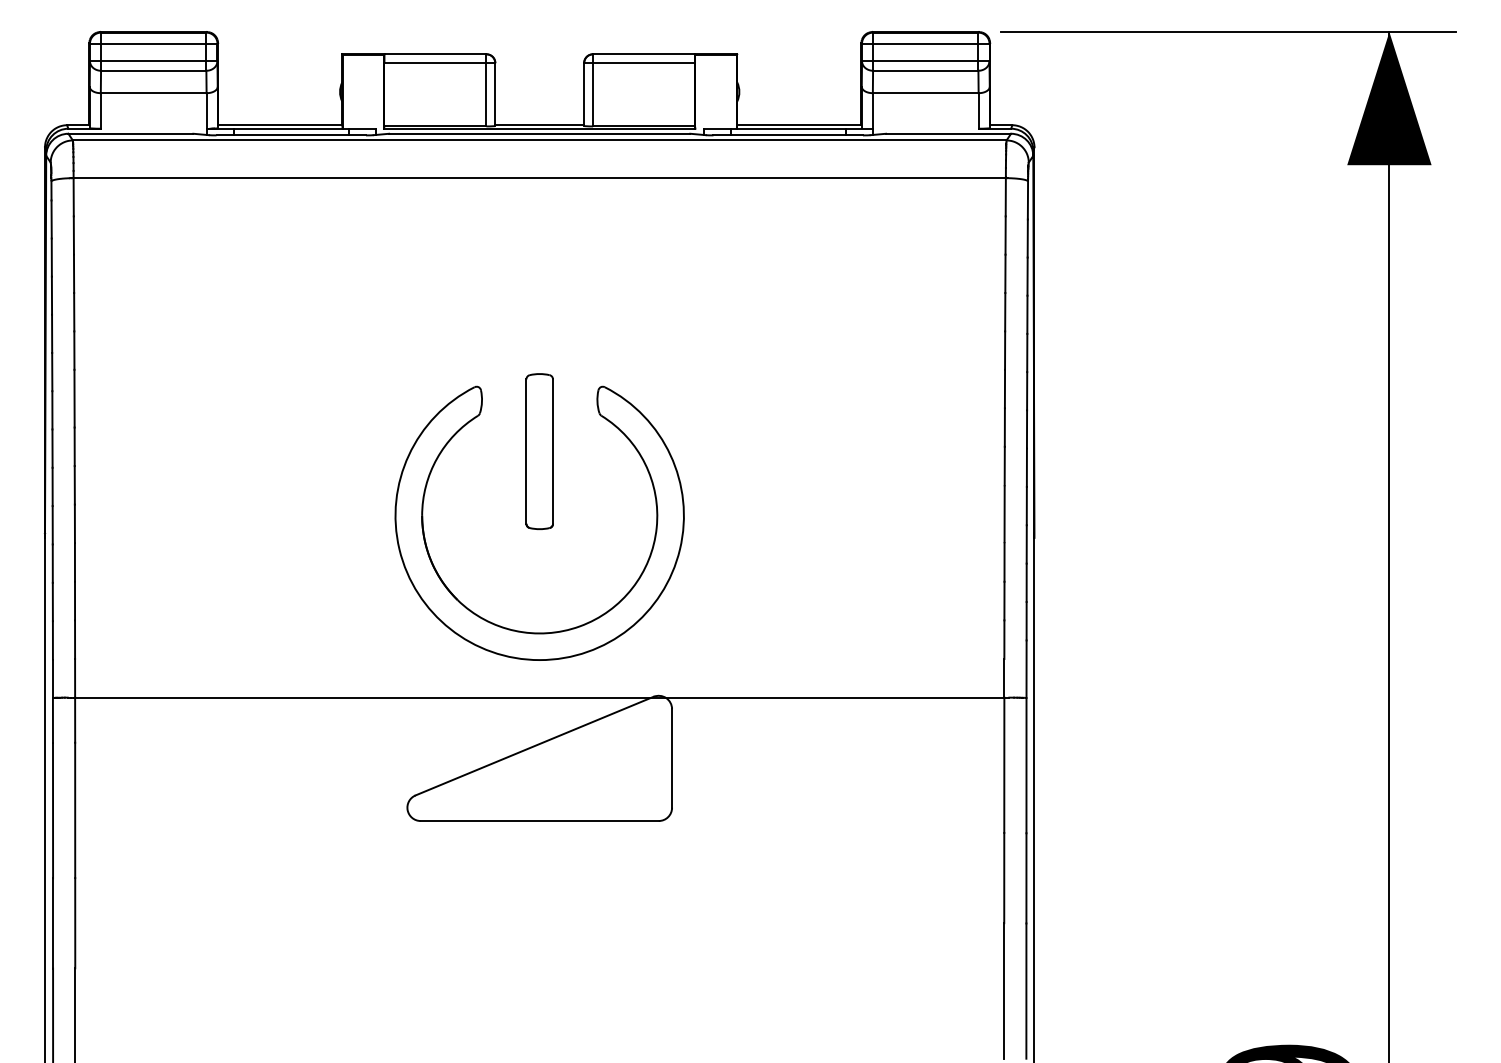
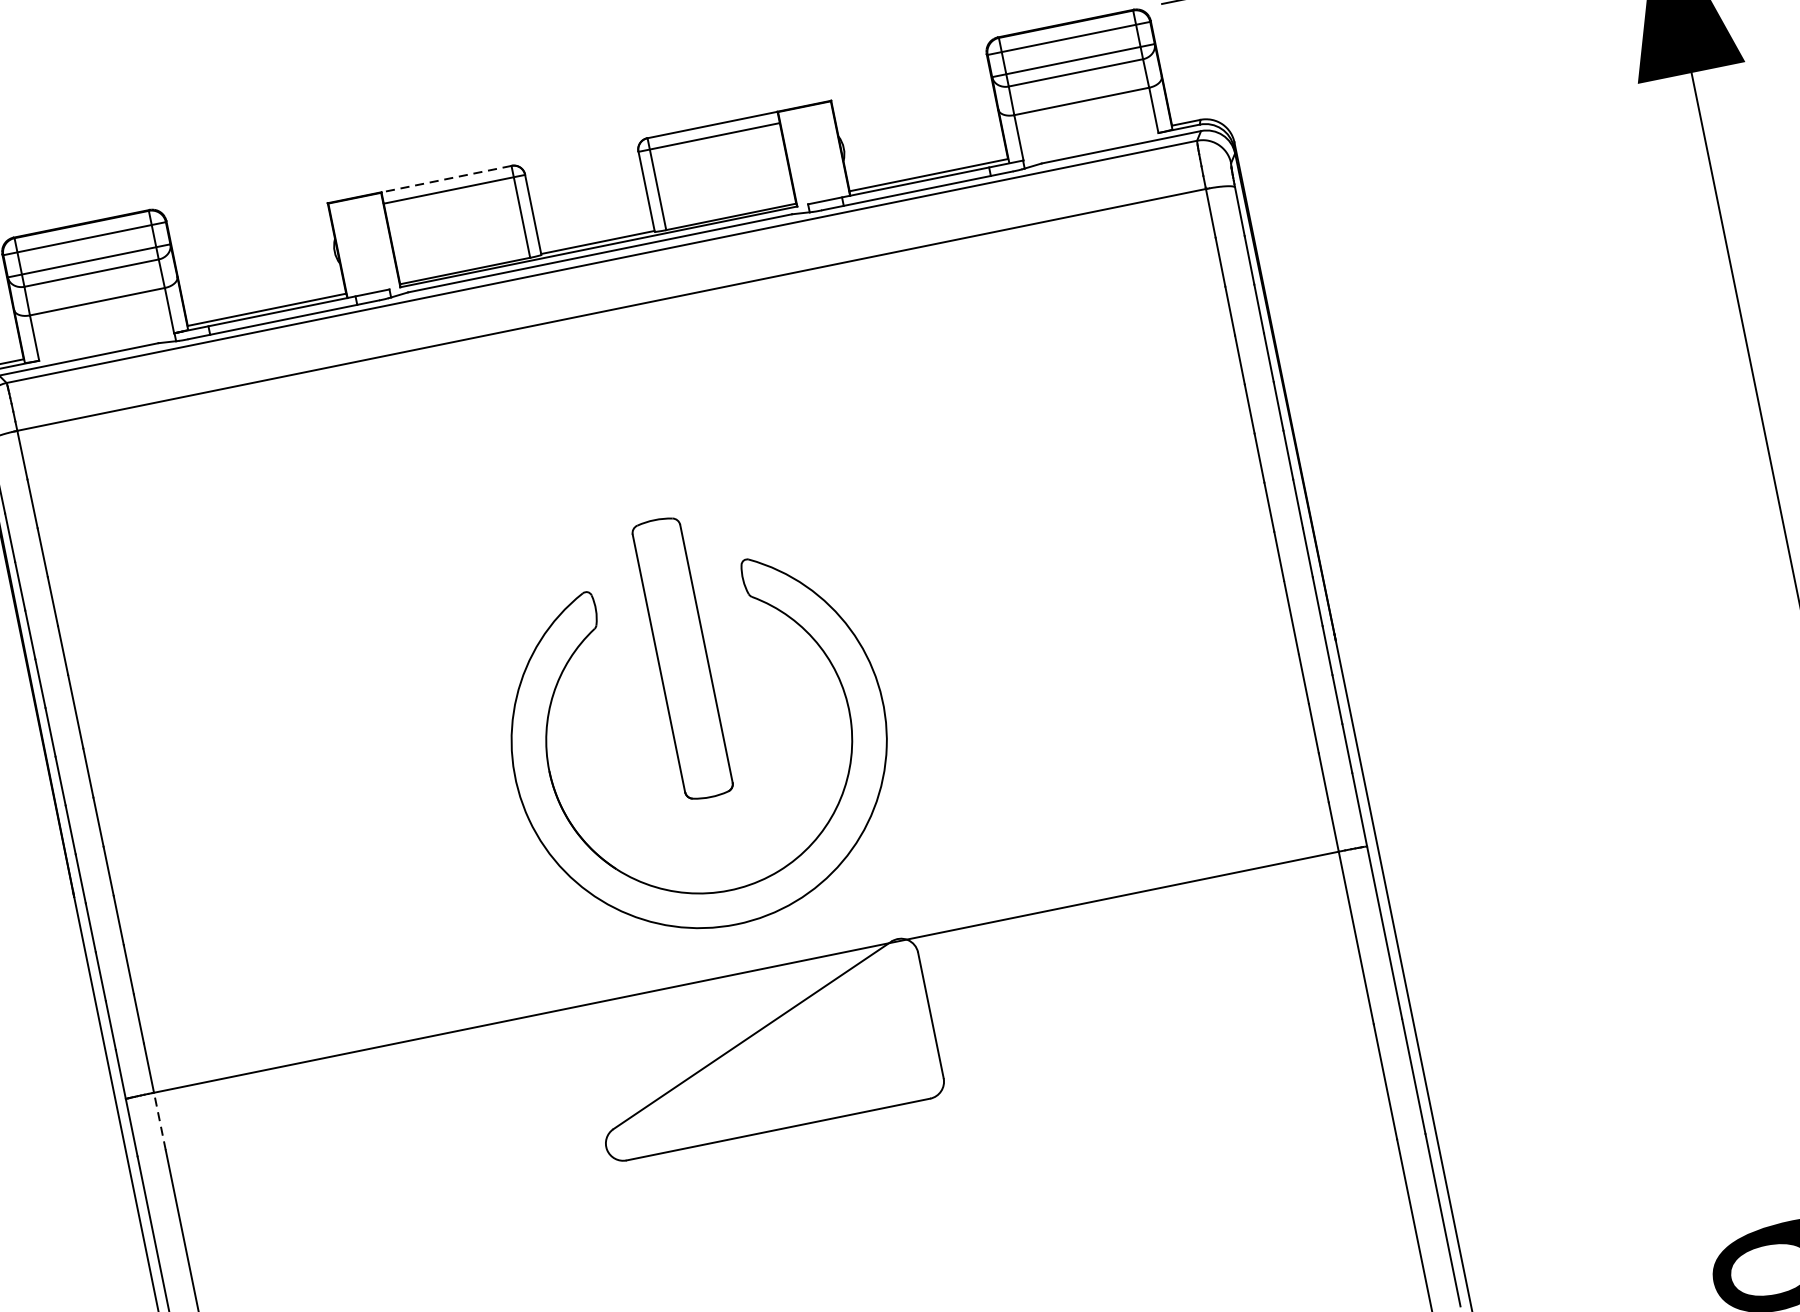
line: (435, 54) -> (446, 179), solid -> dashed
part: (539, 451) -> (682, 658), size x1.4
line: (75, 720) -> (160, 1121), solid -> dashed

